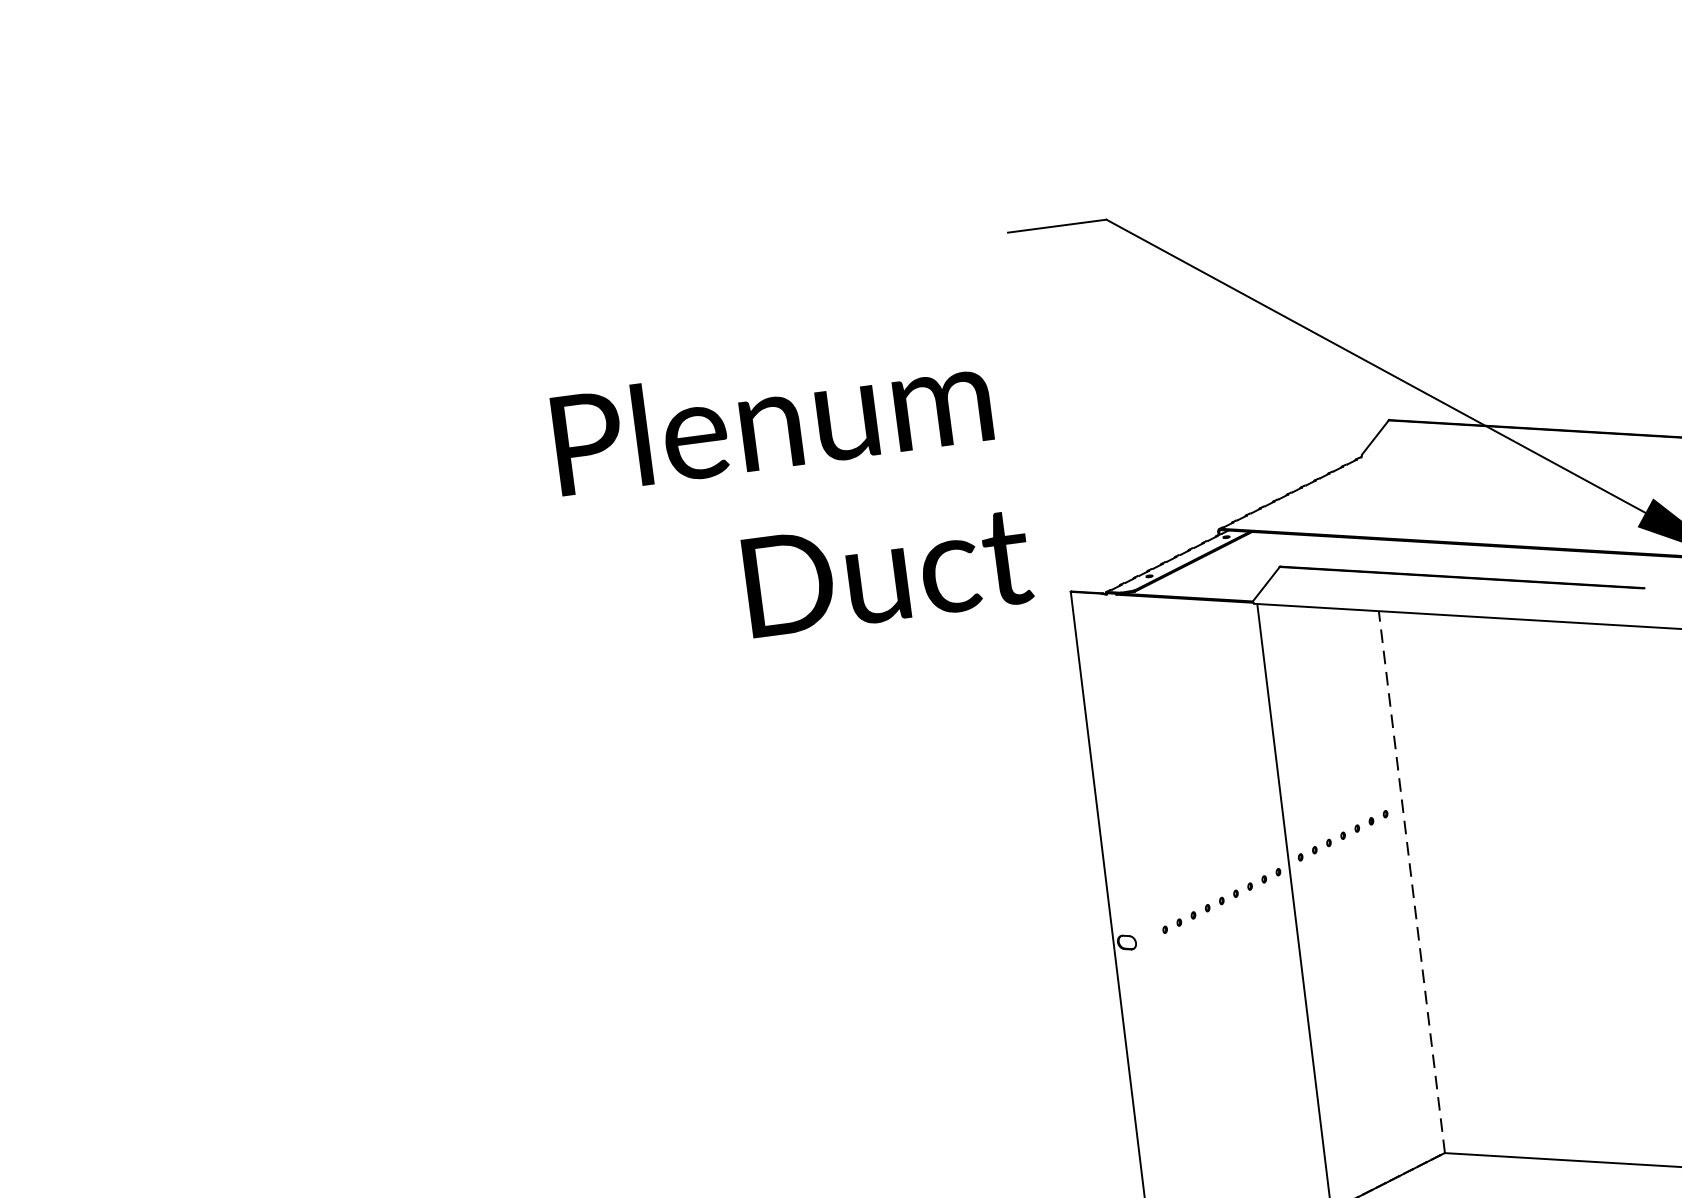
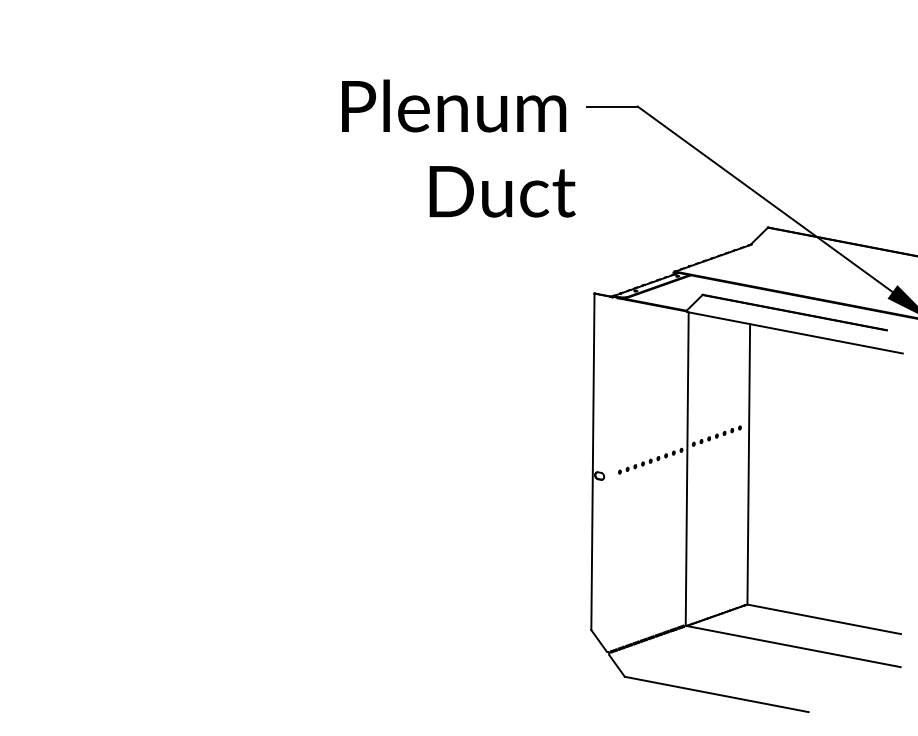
text: (791, 498) -> (458, 148), moved
line: (1411, 880) -> (748, 463), dashed -> solid

